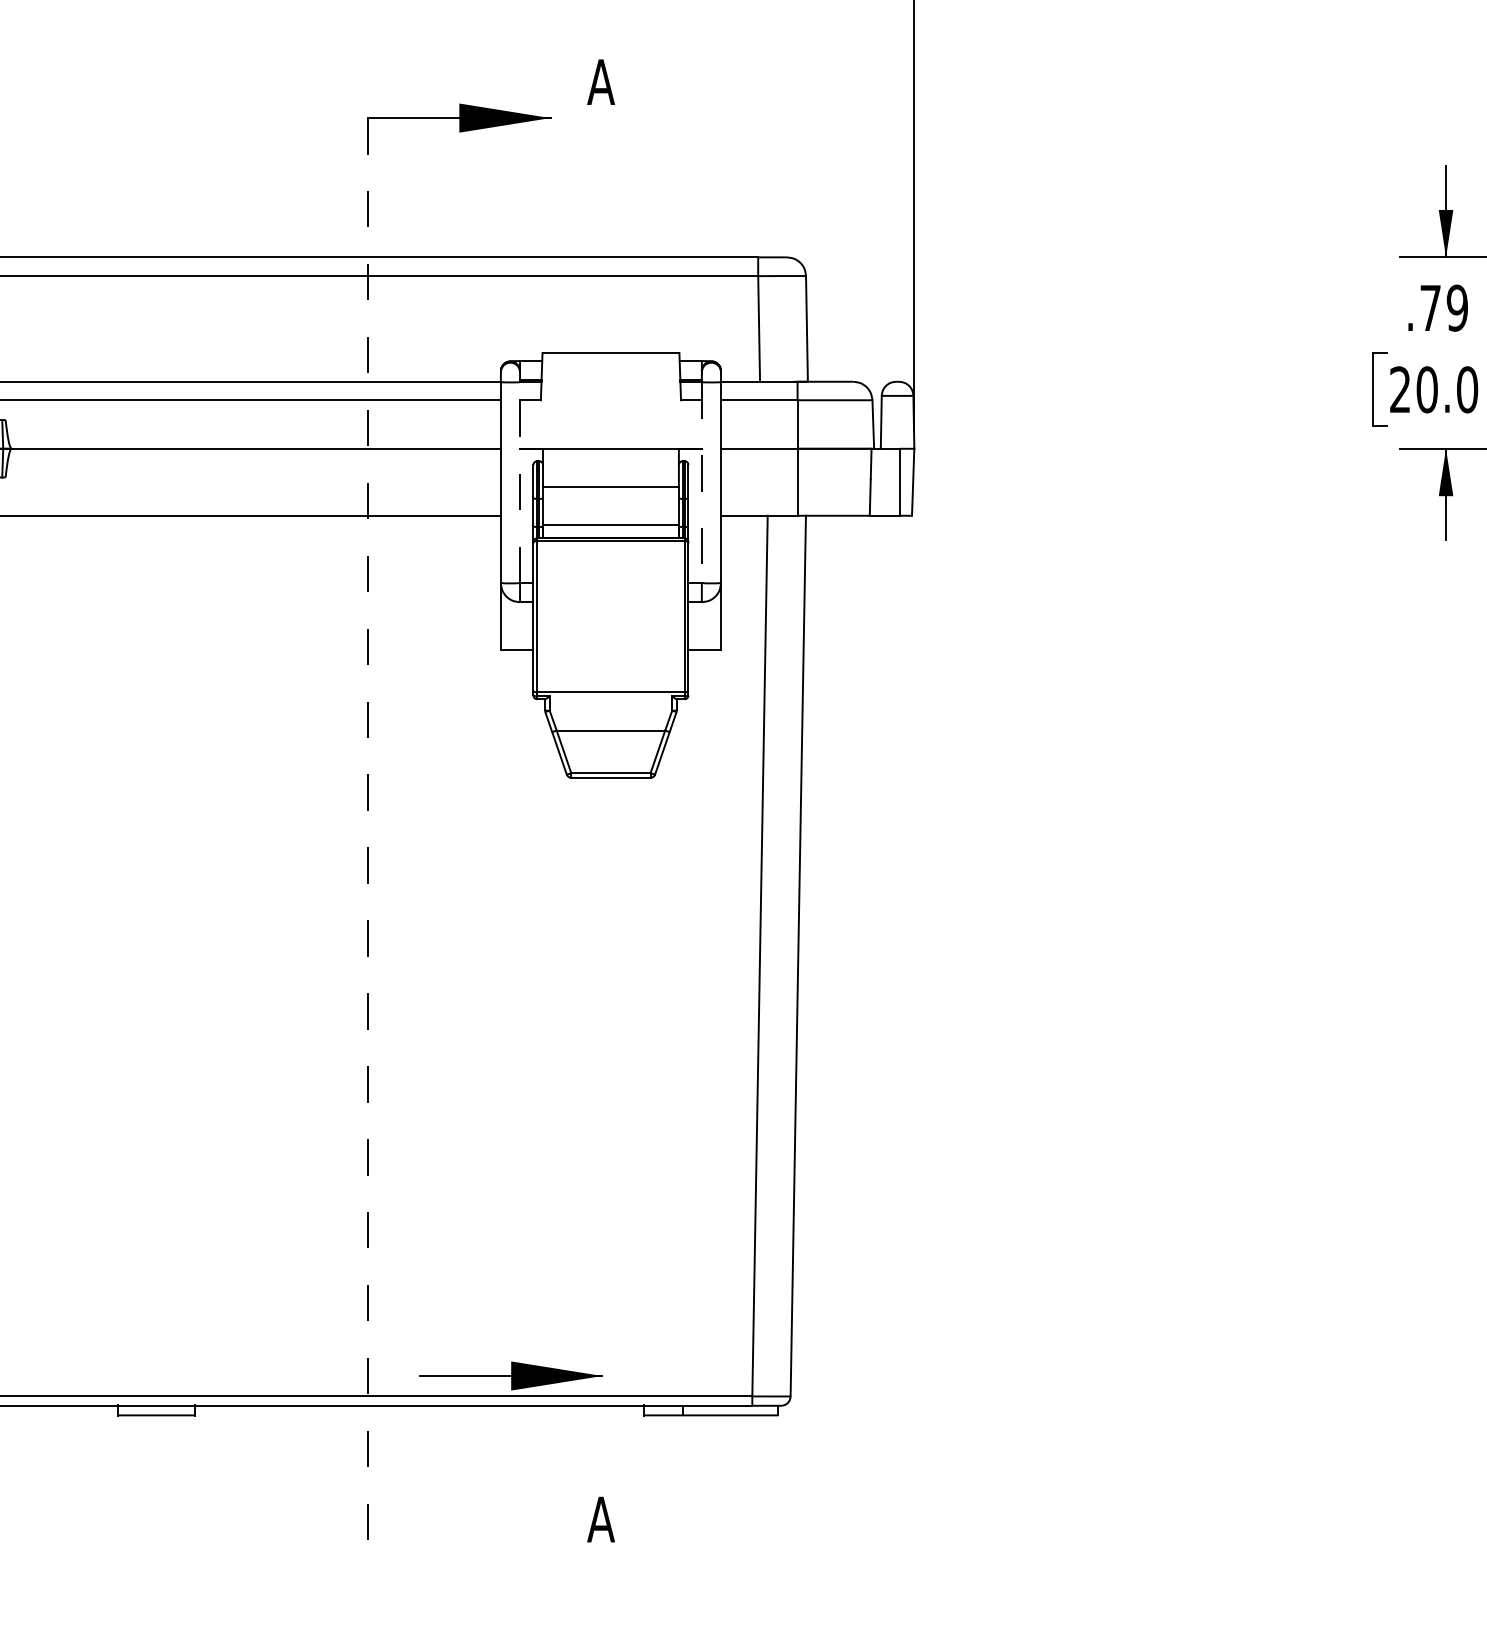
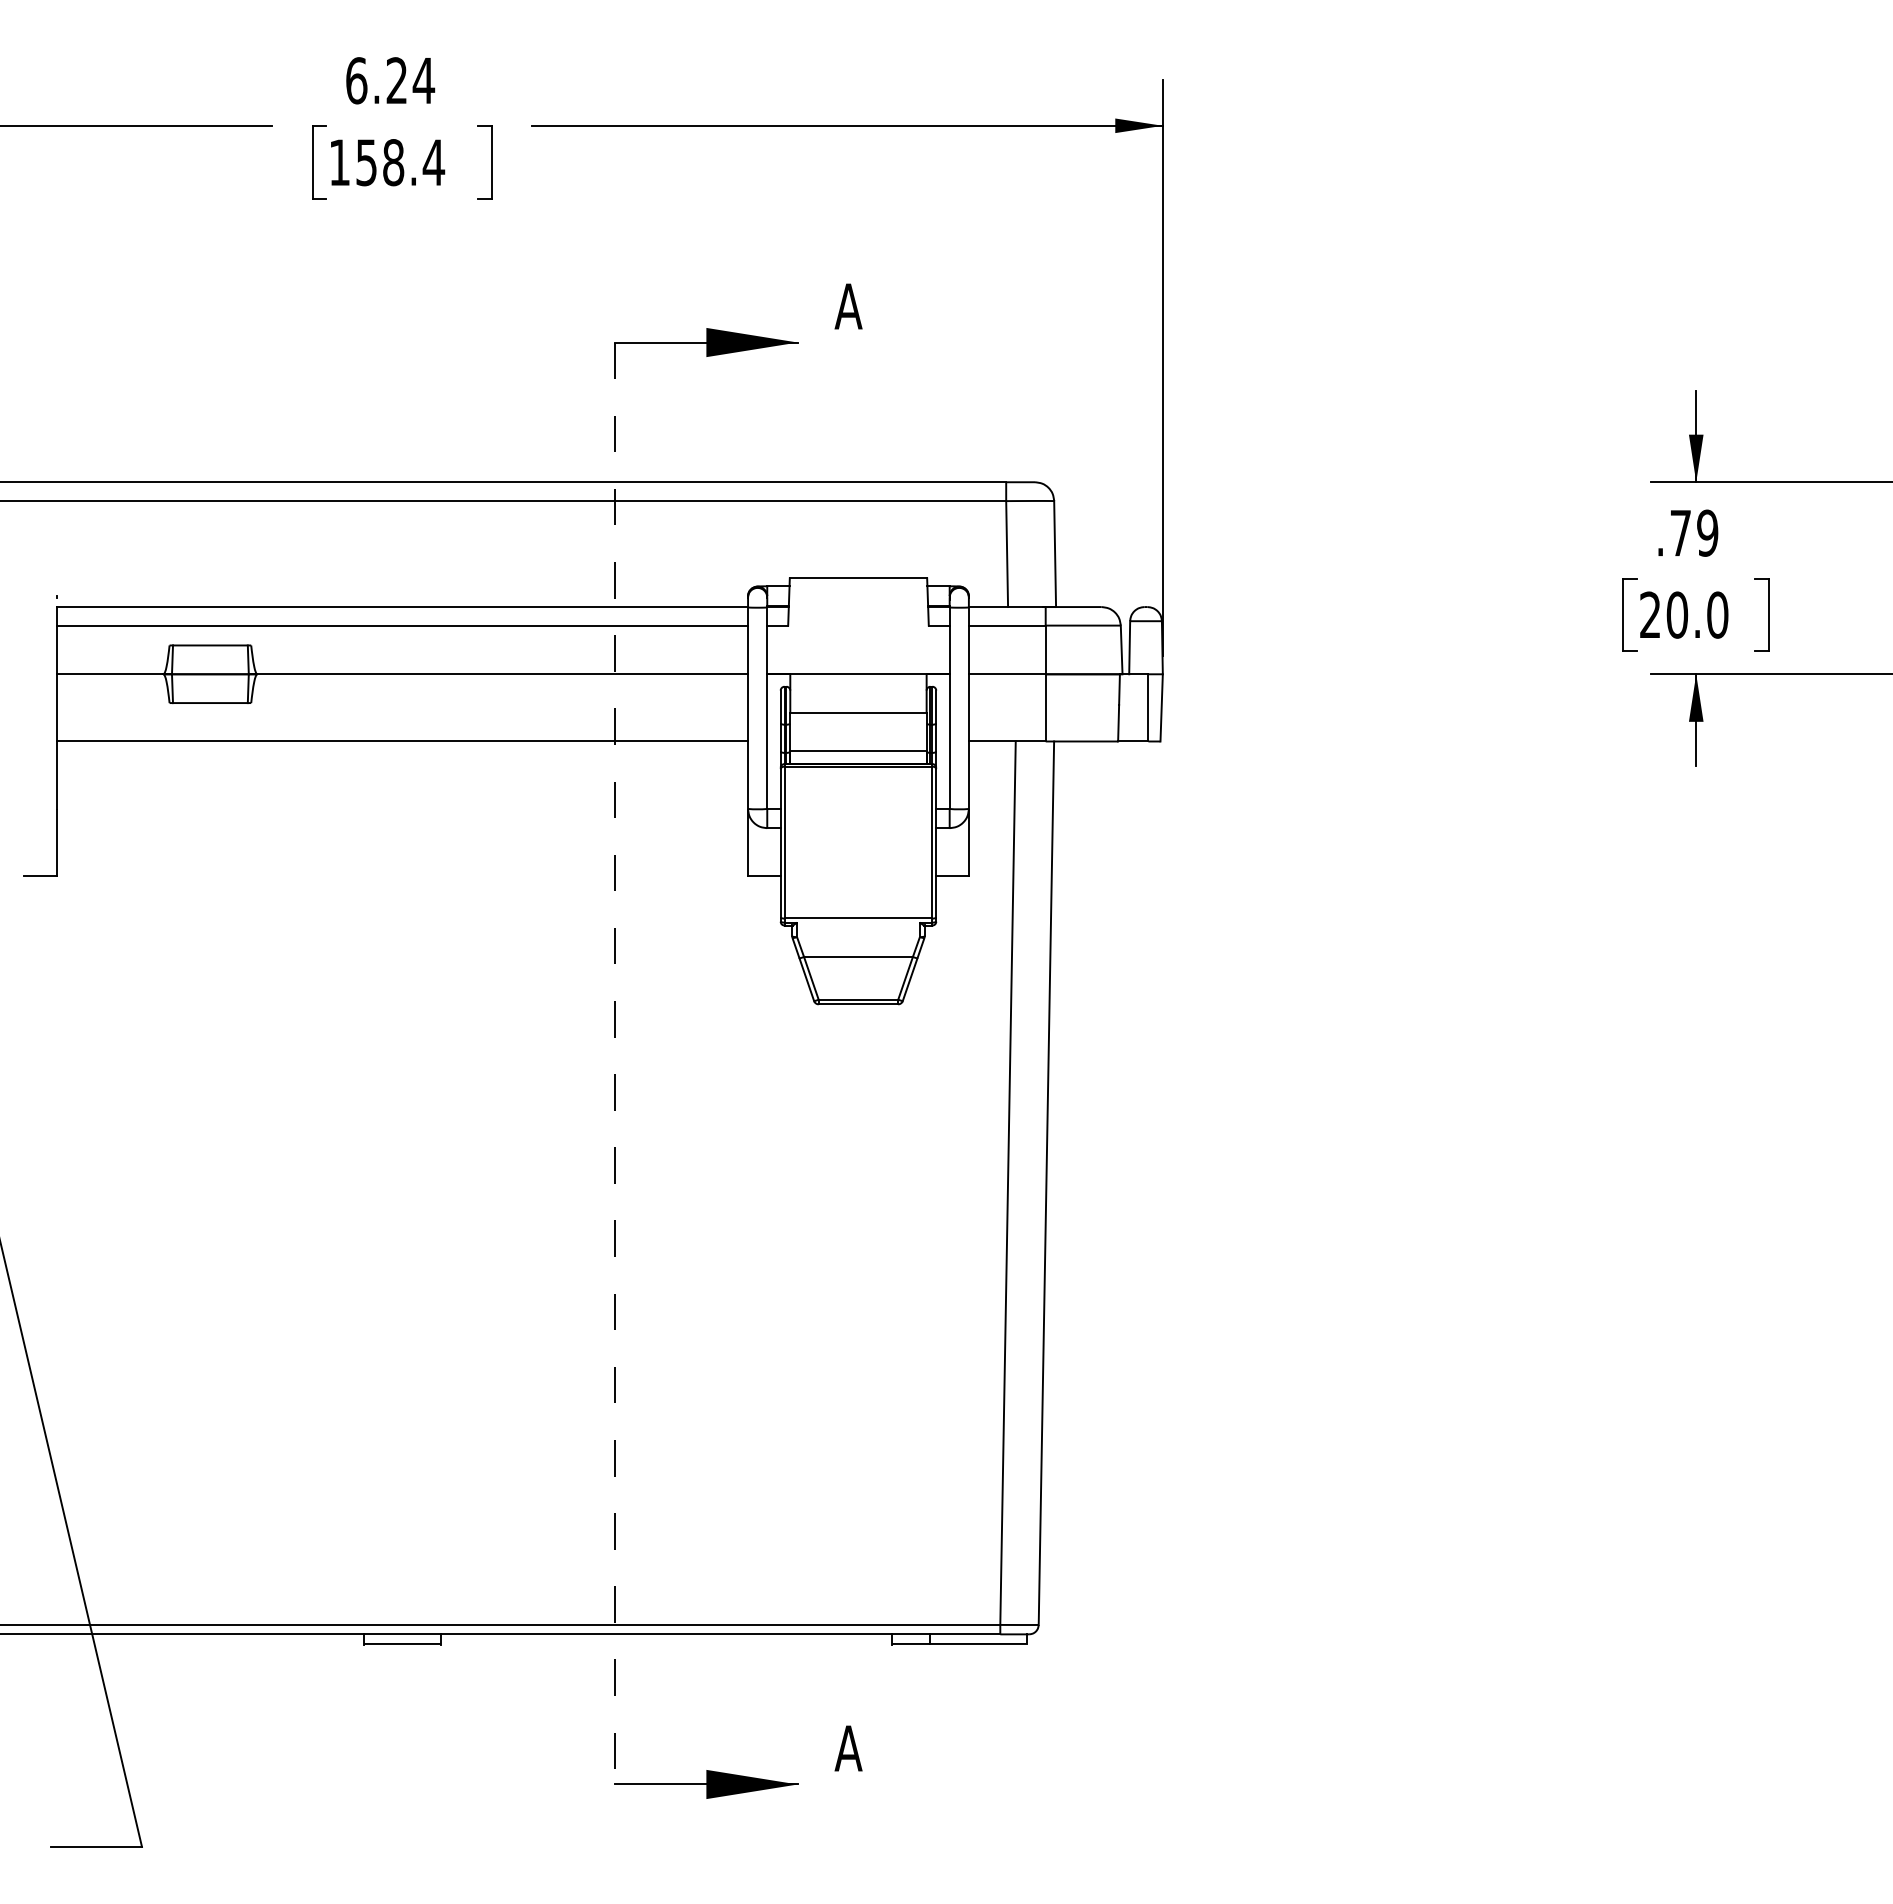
line: (520, 482) -> (767, 708), dashed -> solid
line: (701, 482) -> (949, 708), dashed -> solid
part: (511, 1376) -> (706, 1784), moved

